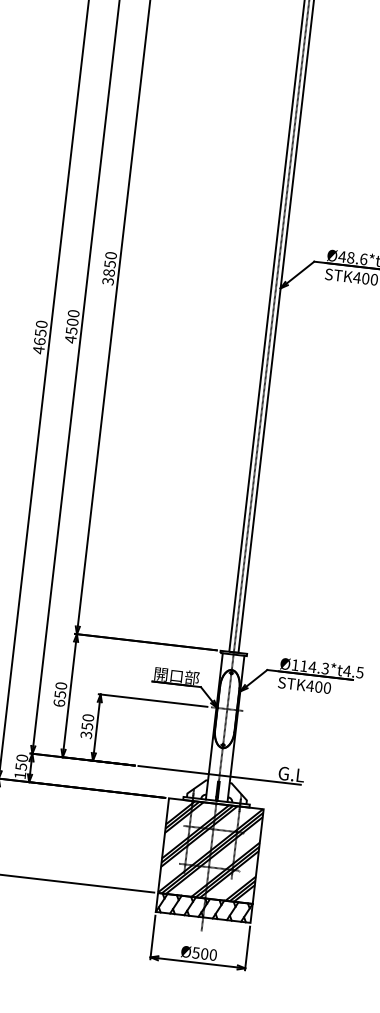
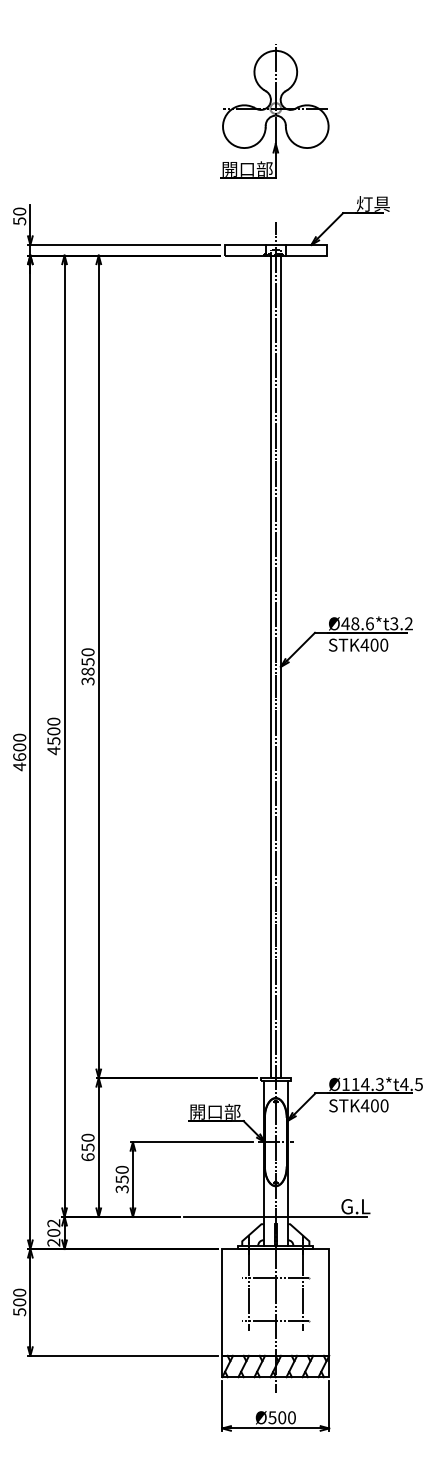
text: (40, 333) -> (19, 747), 4650 -> 4600
text: (21, 766) -> (53, 1232), 150 -> 202
hatch: (210, 851) -> (275, 1302), removed

